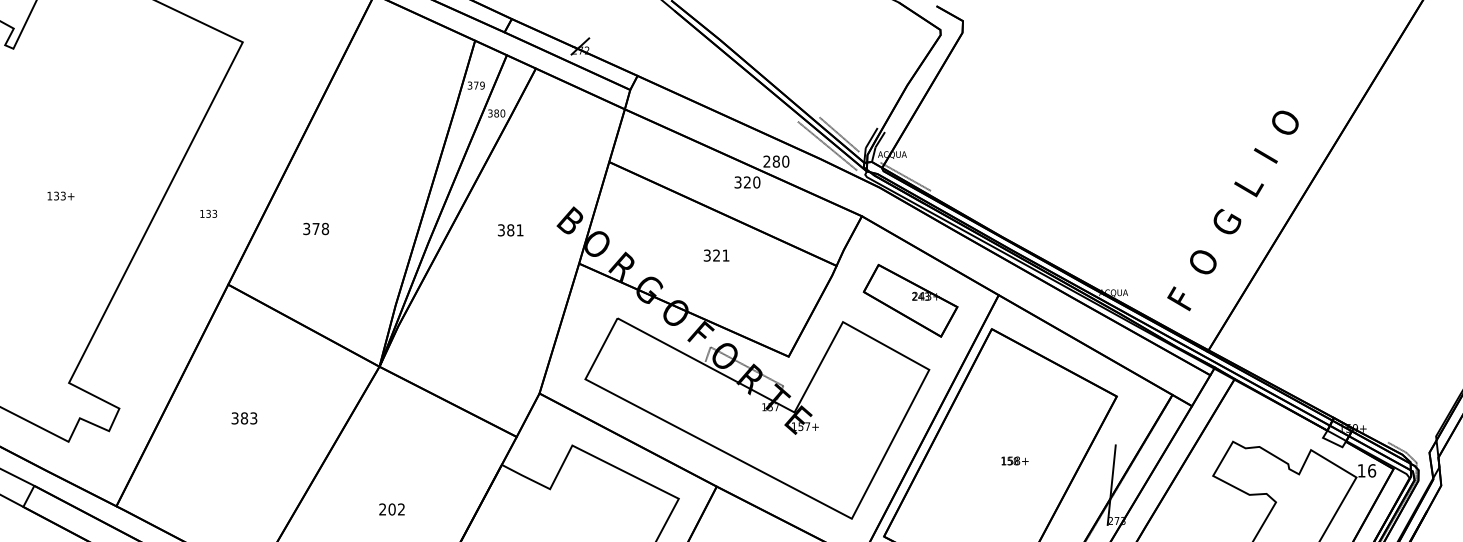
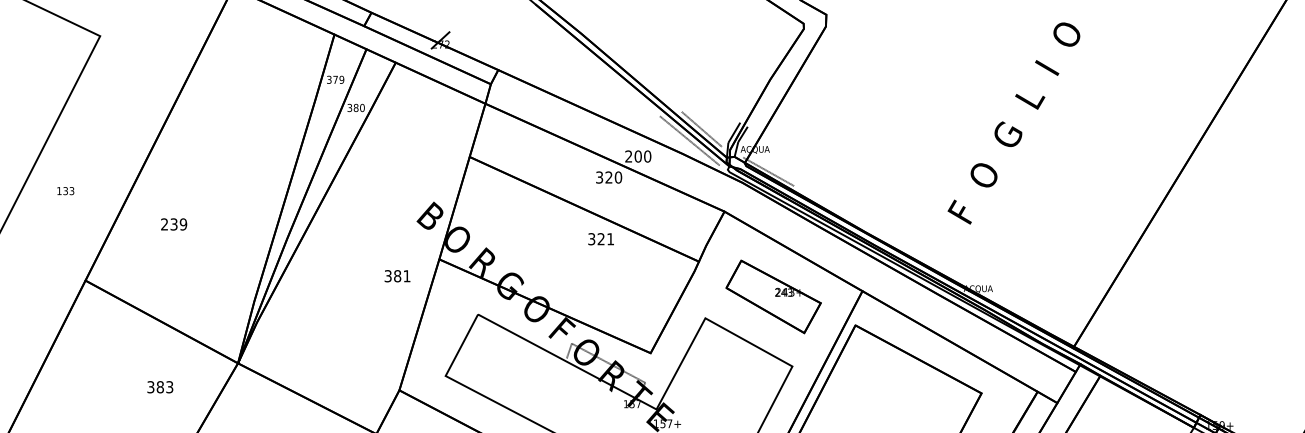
text: (776, 161) -> (638, 156), 280 -> 200
text: (1232, 210) -> (1013, 123), moved
text: (208, 213) -> (65, 190), moved
text: (316, 228) -> (174, 223), 378 -> 239
text: (510, 230) -> (397, 276), moved
text: (716, 255) -> (601, 239), moved
text: (244, 418) -> (160, 387), moved

